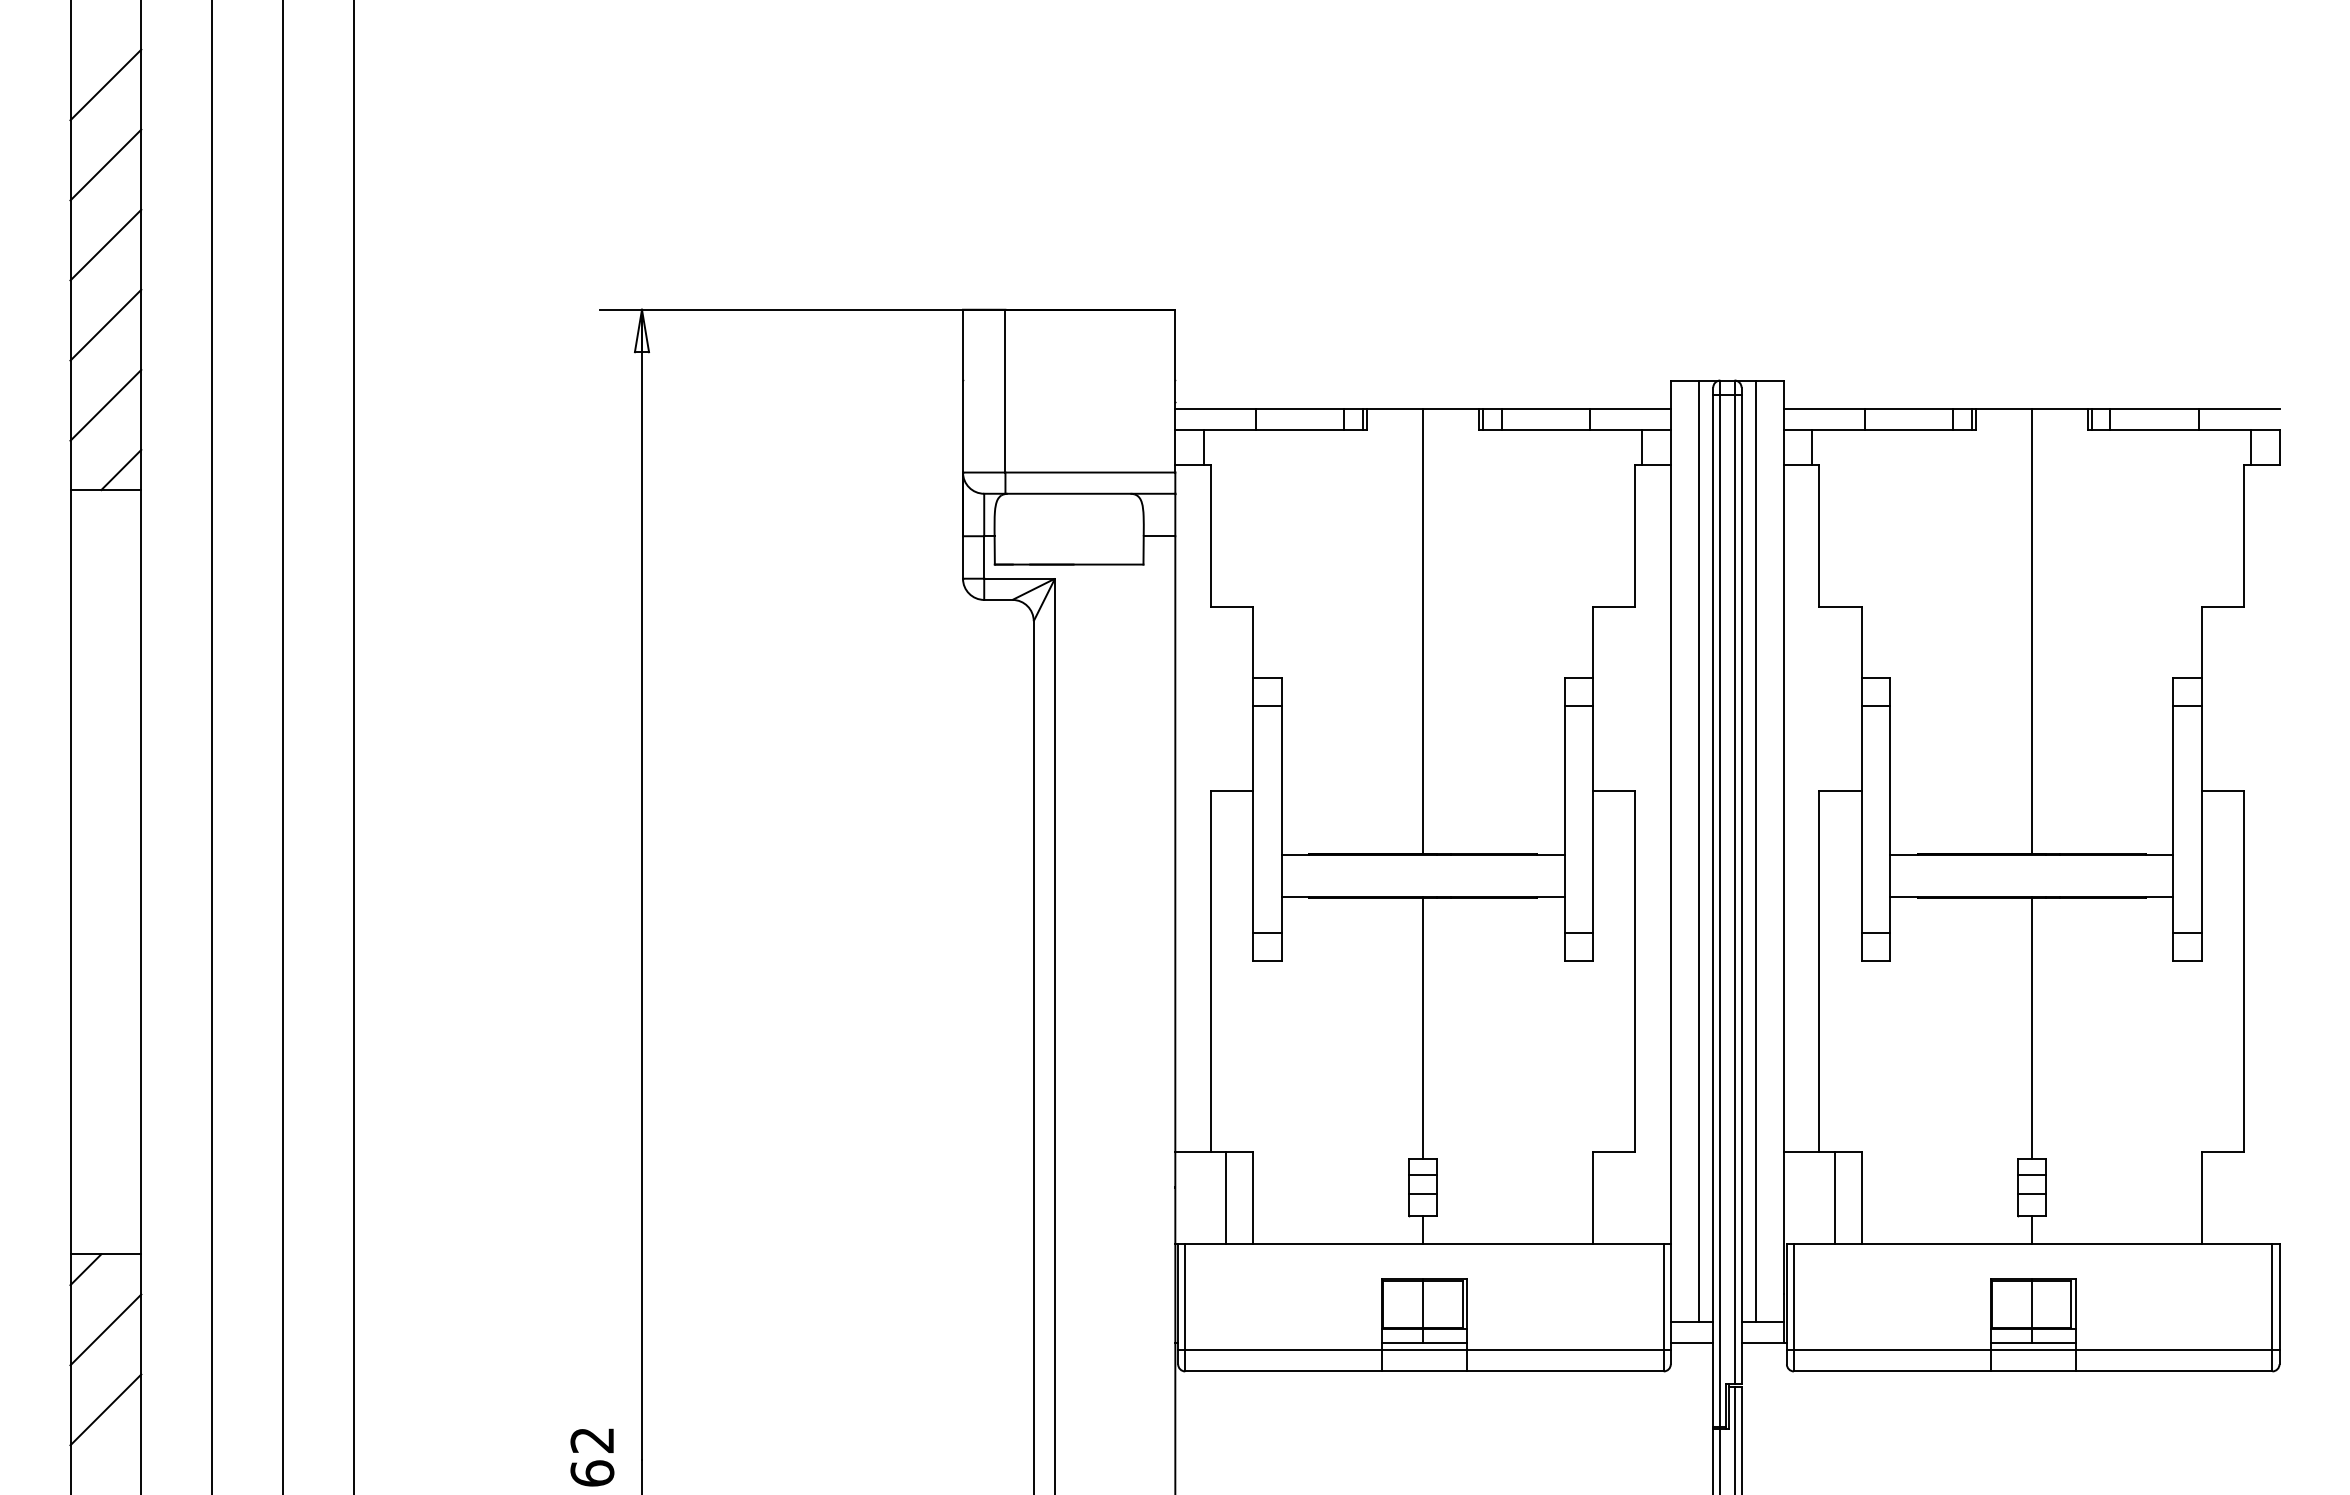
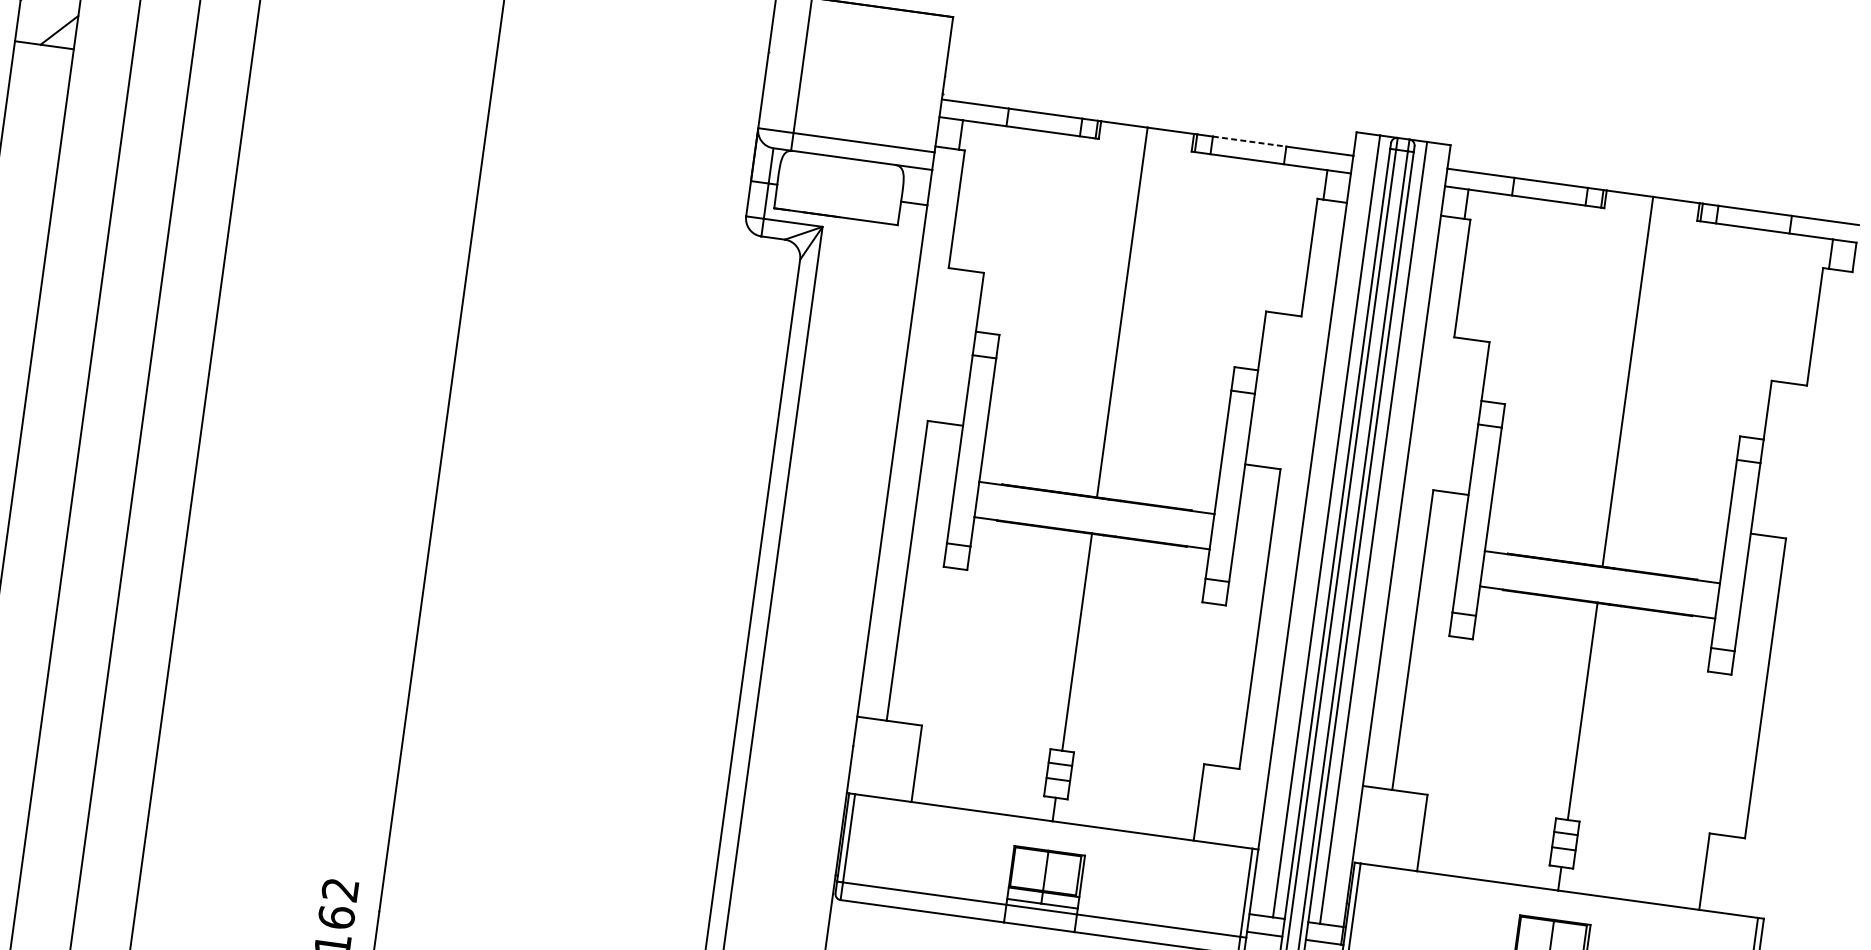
line: (1546, 408) -> (1250, 141), solid -> dashed
line: (1226, 1198) -> (894, 761), removed
line: (1835, 1198) -> (1400, 830), removed

